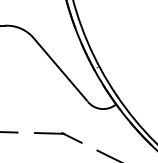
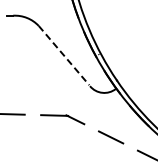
line: (60, 68) -> (64, 55), solid -> dashed

